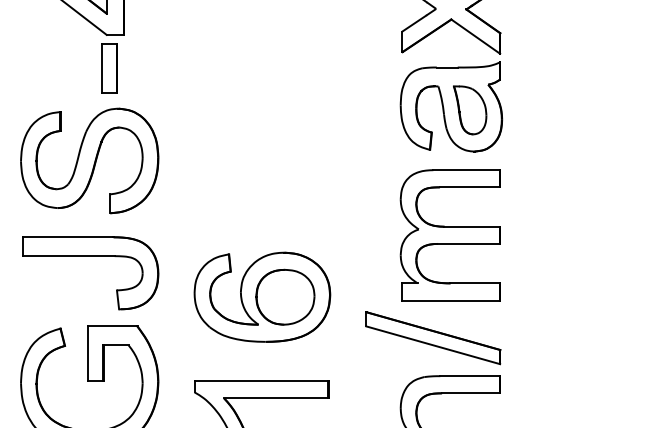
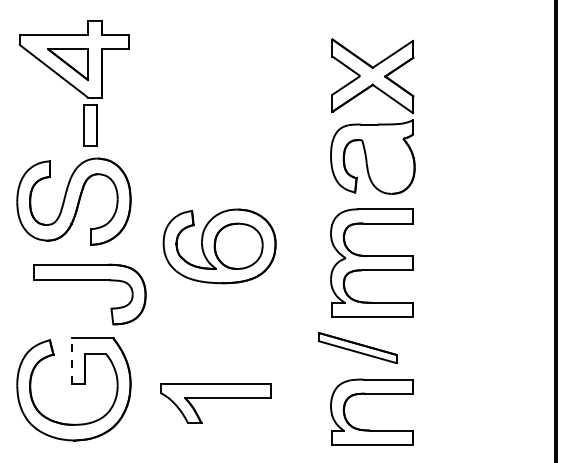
part: (470, 109) -> (388, 159), removed
part: (90, 256) -> (89, 280), moved
part: (262, 297) -> (219, 246), moved
part: (432, 337) -> (357, 347), size x0.7
line: (87, 354) -> (72, 361), solid -> dashed

